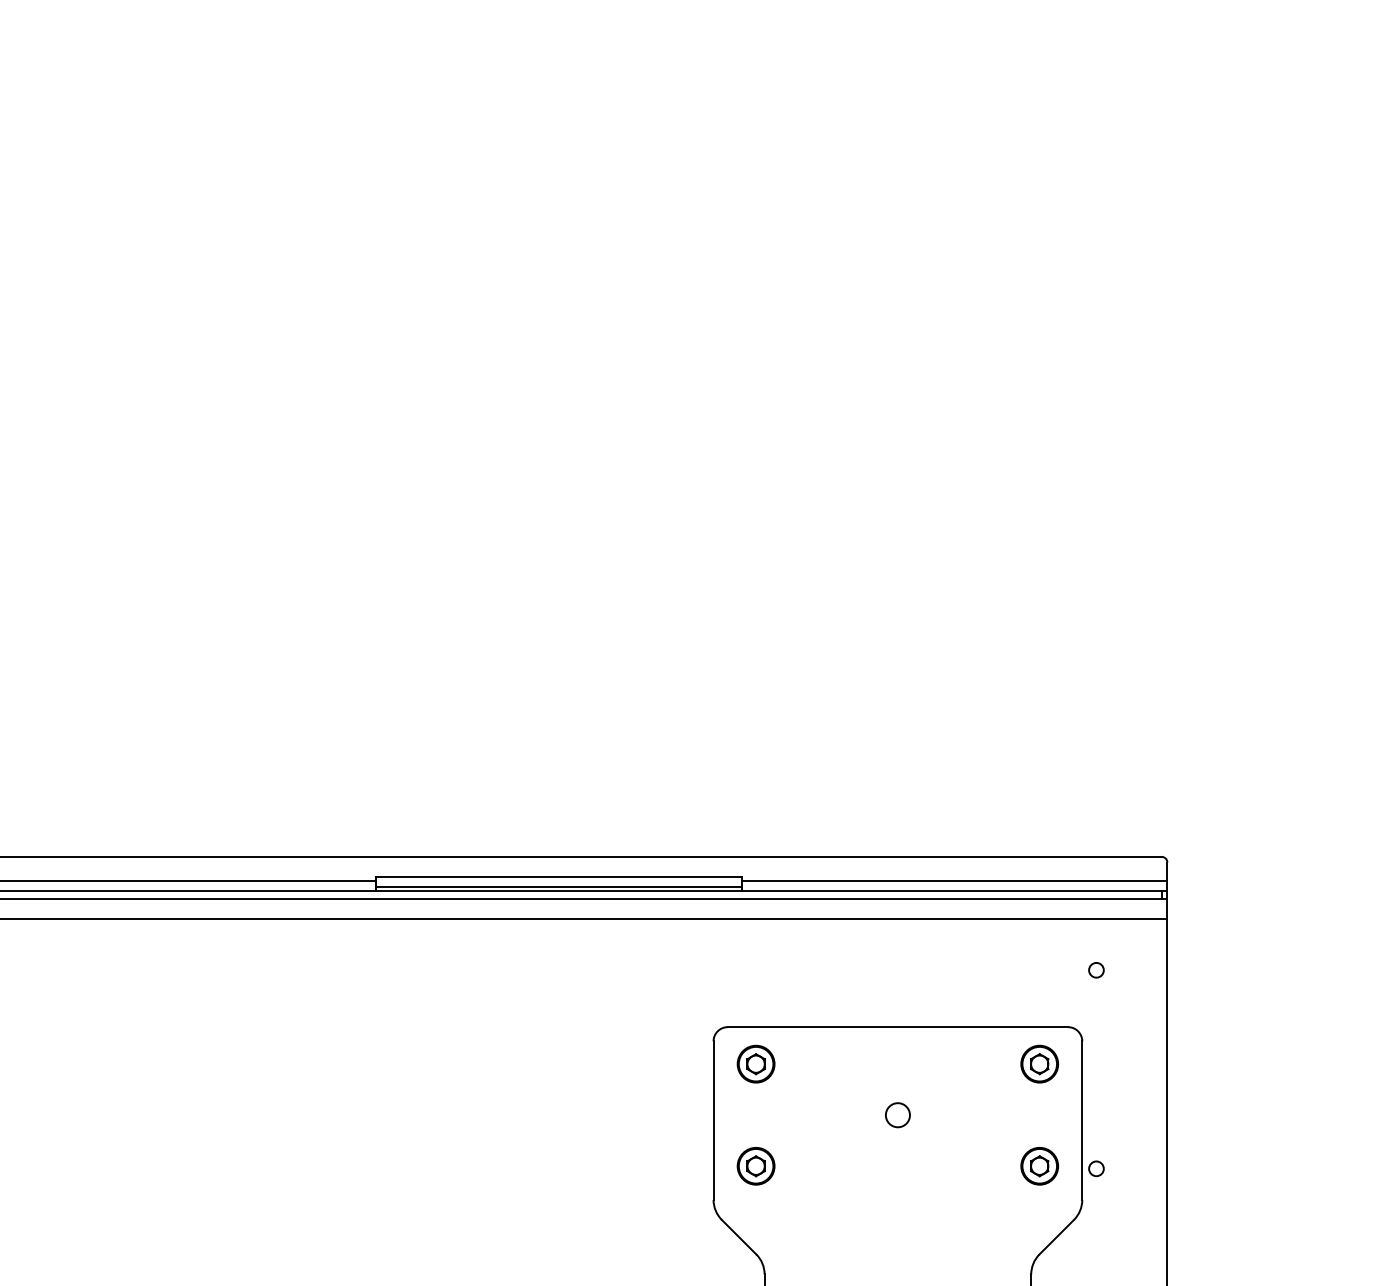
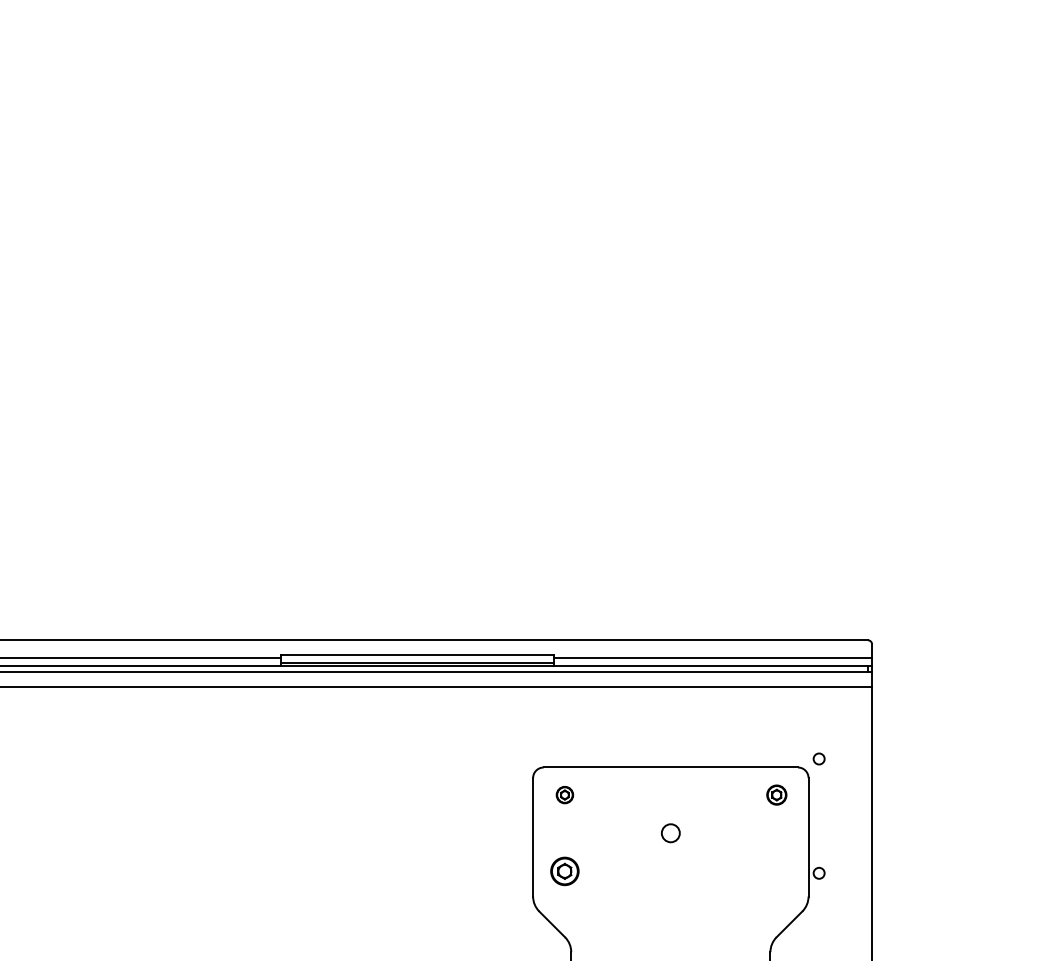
circle: (1095, 969) -> (818, 758), moved
part: (755, 1063) -> (564, 794), size x0.6
part: (1039, 1063) -> (776, 794), size x0.7
part: (1039, 1166) -> (776, 871), removed

